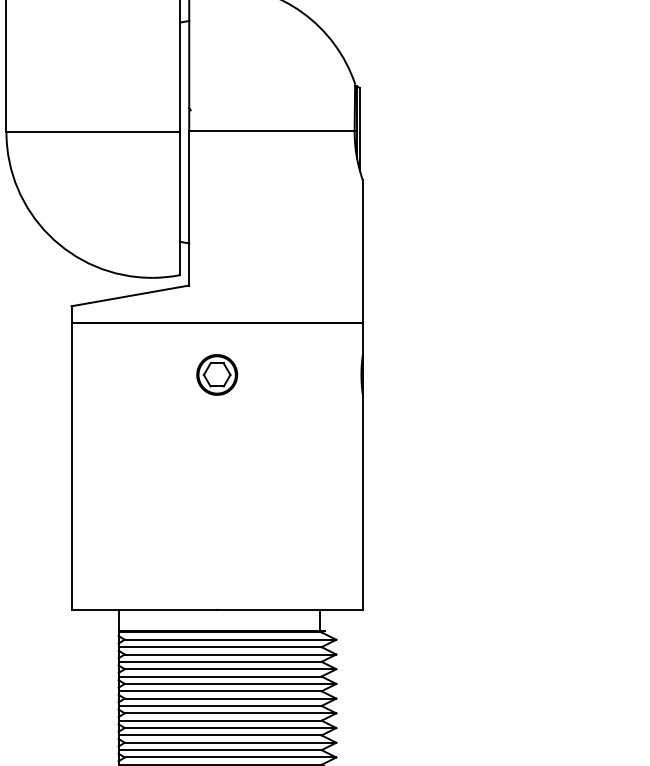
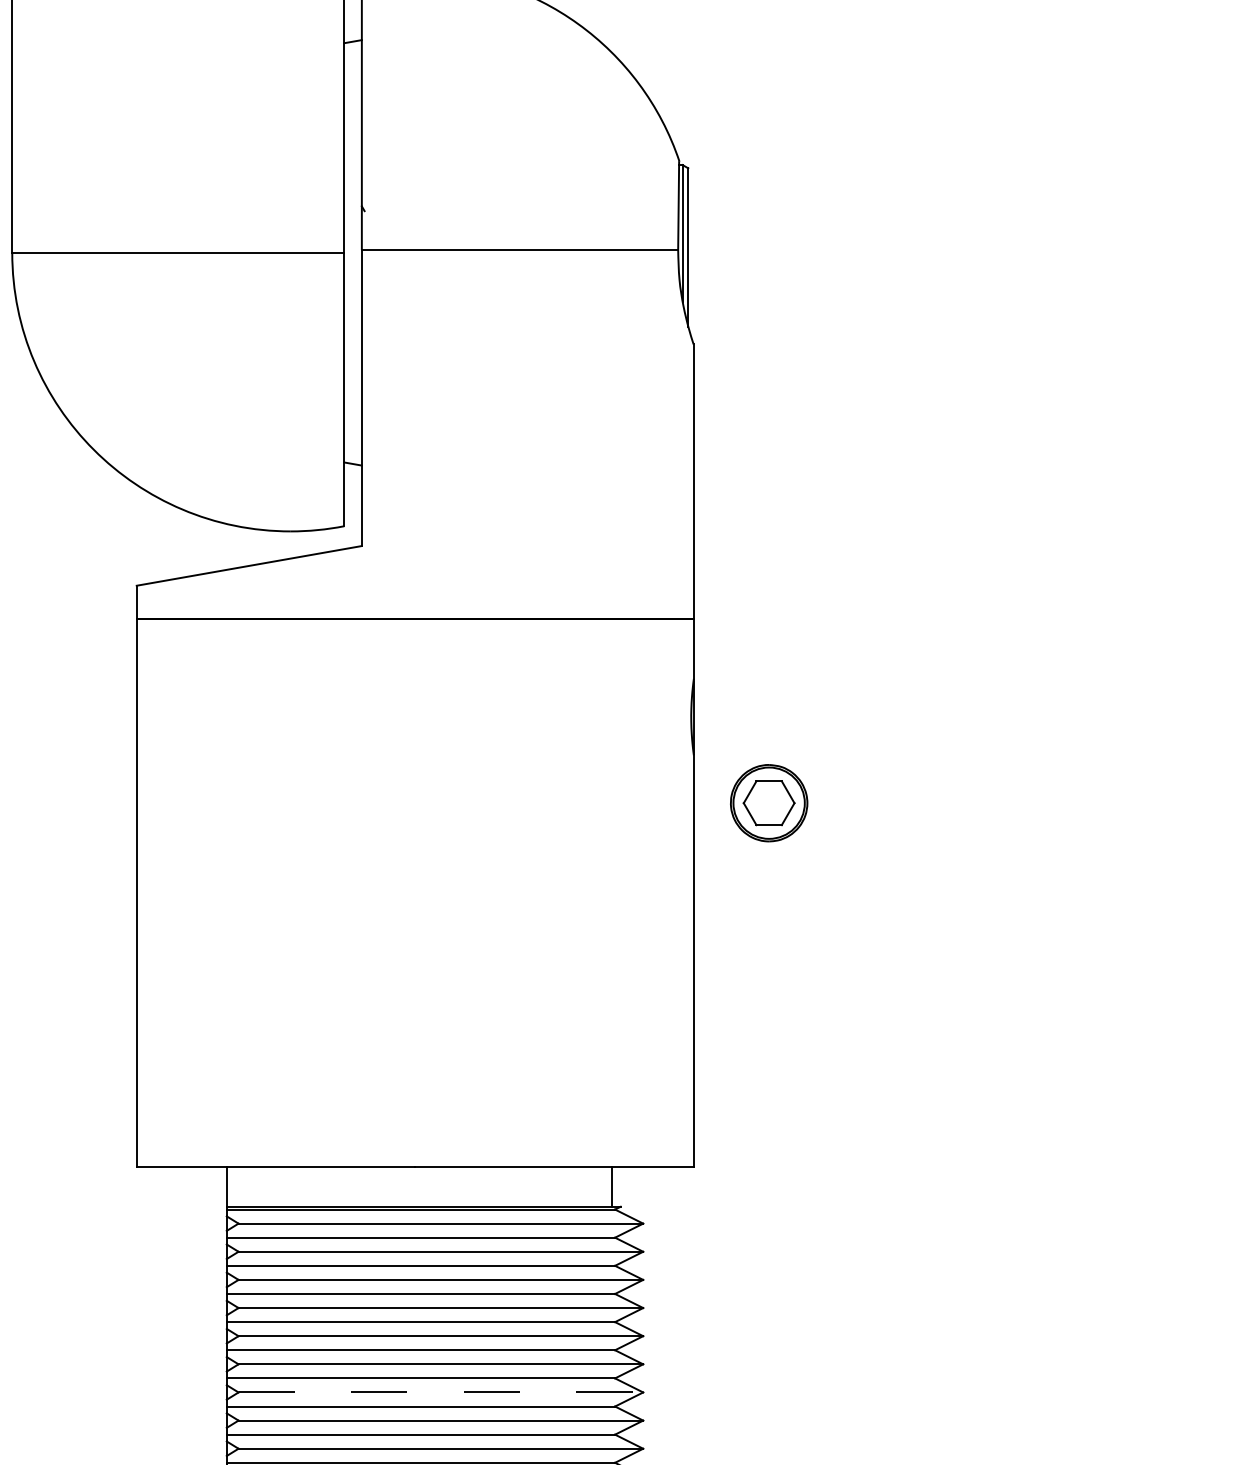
part: (217, 374) -> (769, 802), moved
line: (230, 728) -> (440, 1393), solid -> dashed

